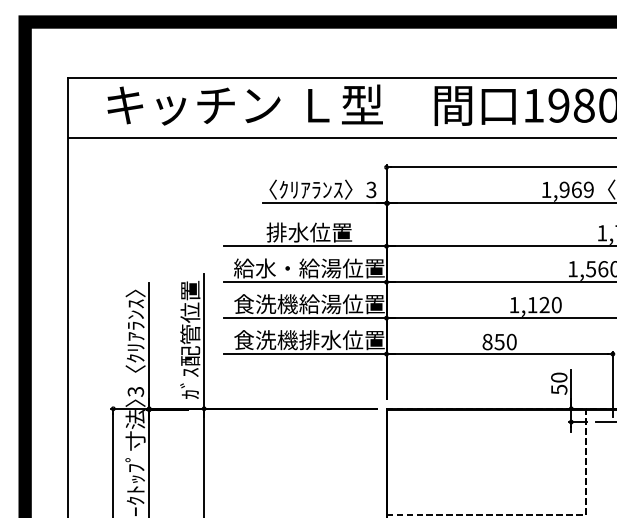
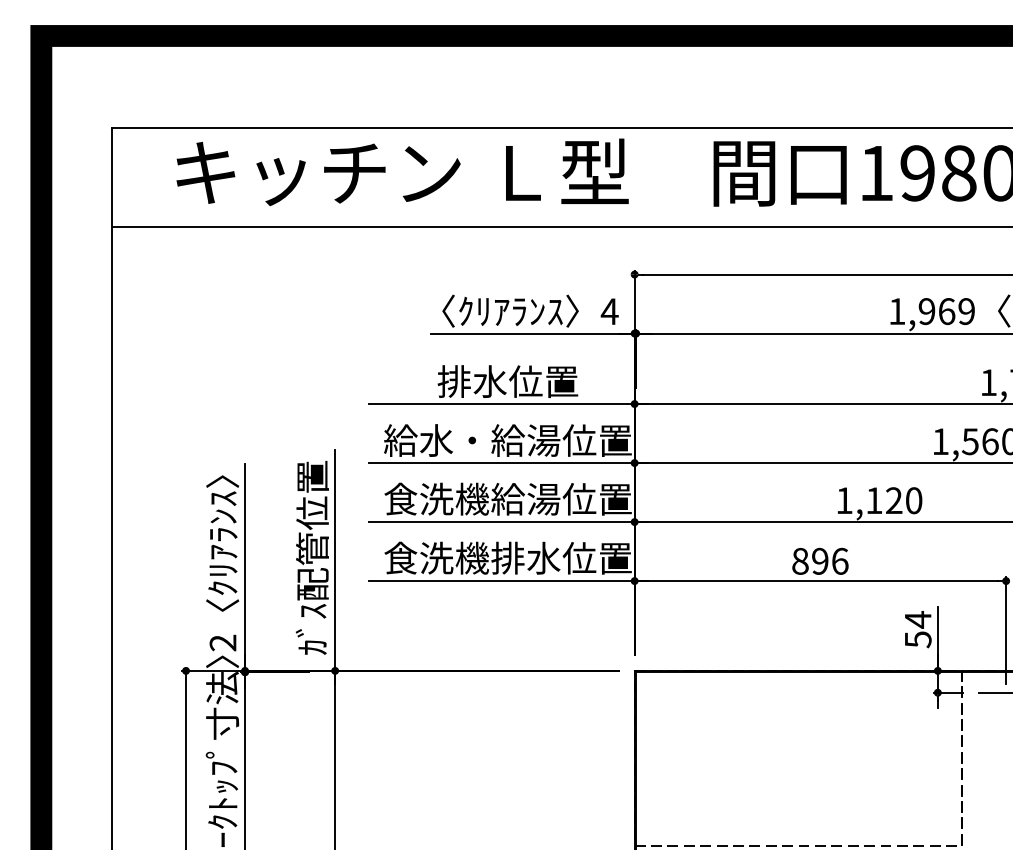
text: (371, 189) -> (609, 310), 3 -> 4
text: (505, 341) -> (829, 560), 850 -> 896
text: (559, 377) -> (918, 619), 50 -> 54
text: (136, 391) -> (224, 642), 3 -> 2

